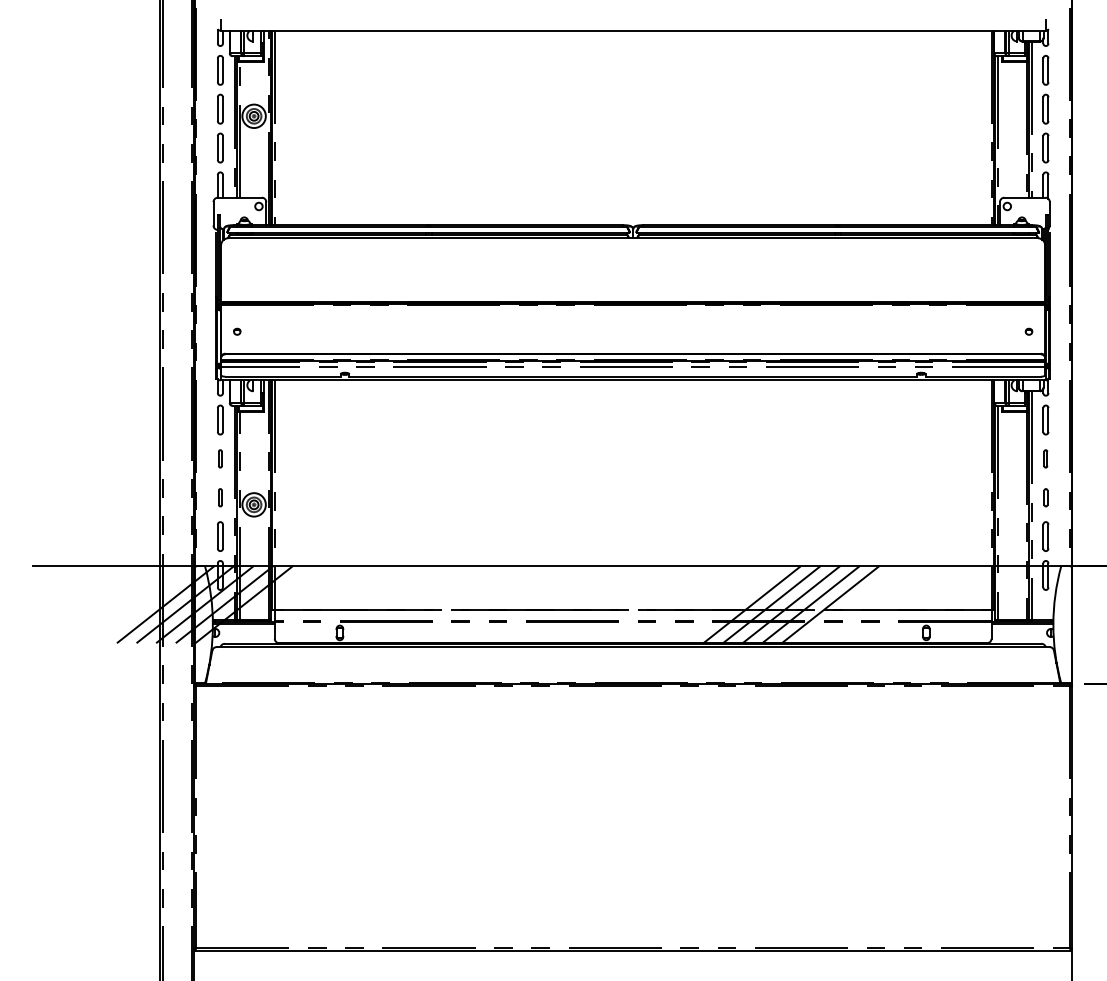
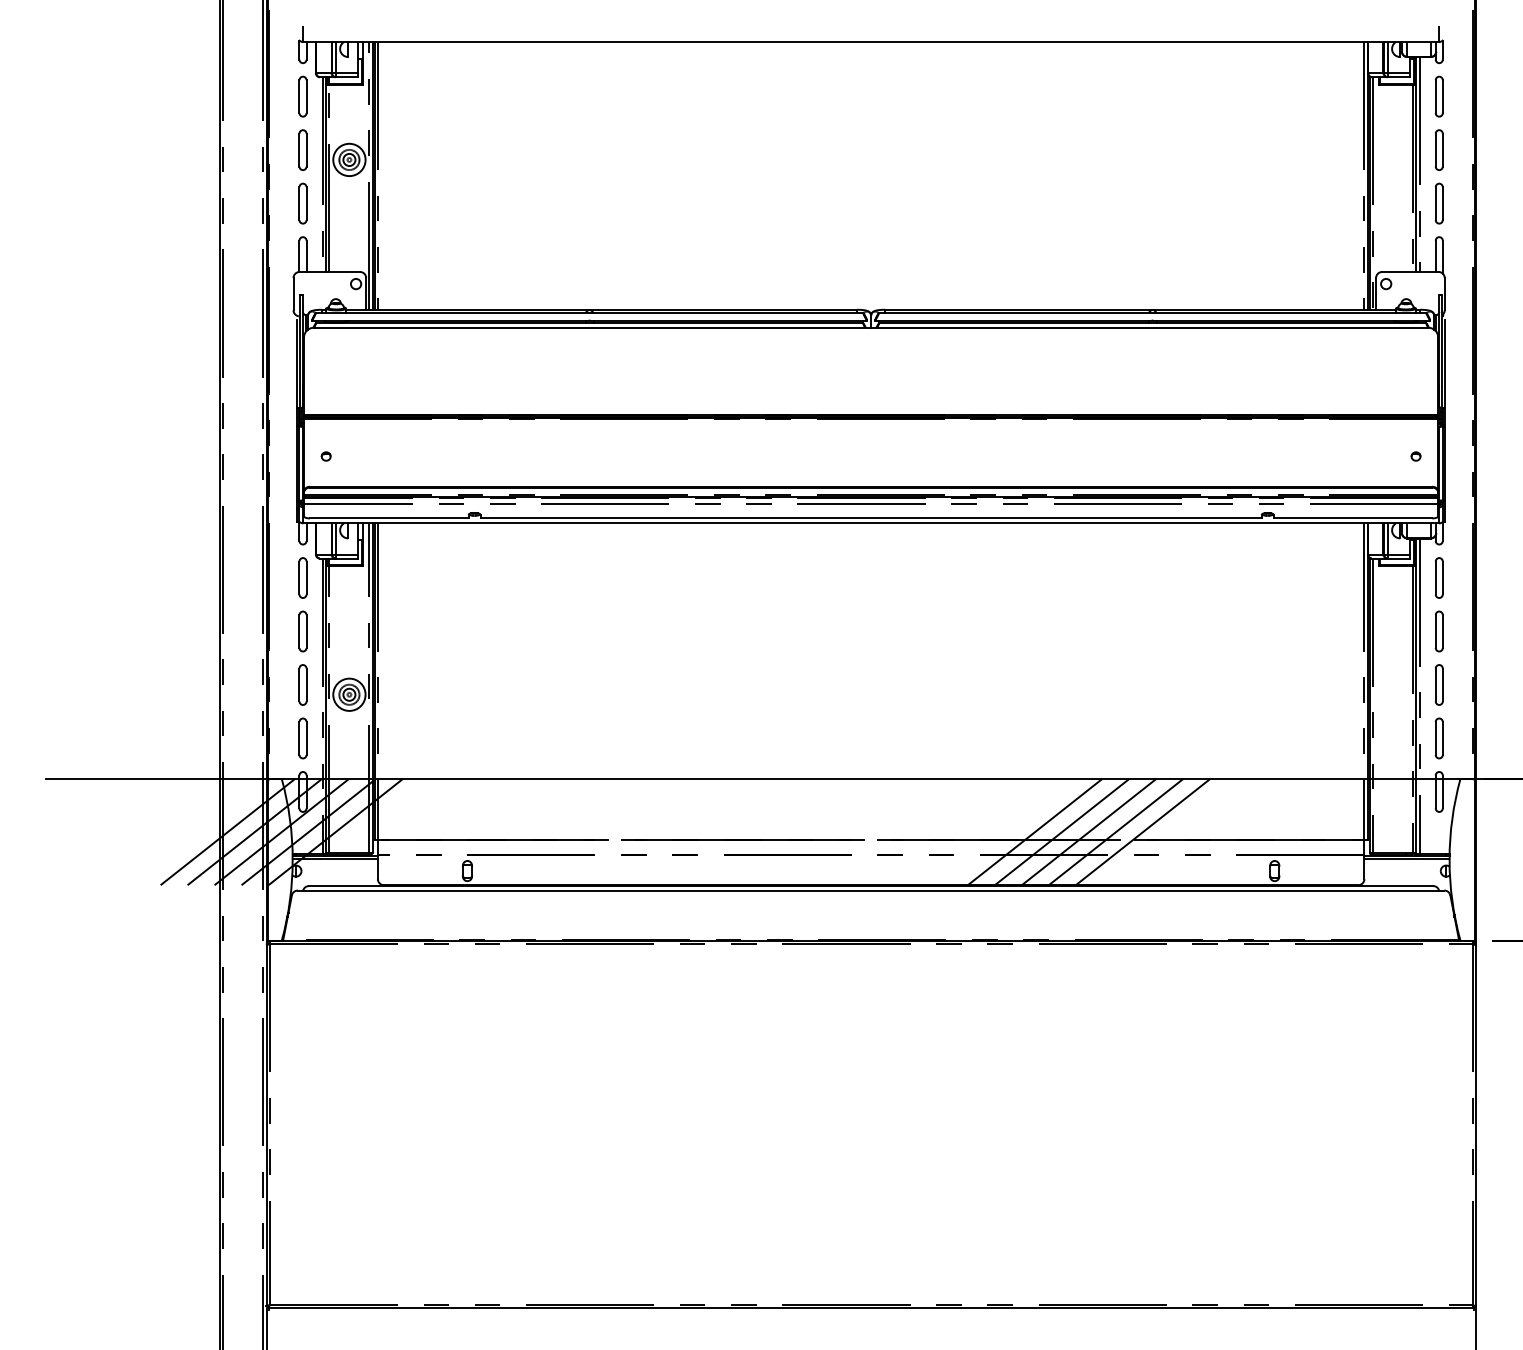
part: (220, 458) -> (302, 631), size x1.67
part: (1045, 458) -> (1438, 631), size x1.67
part: (220, 497) -> (302, 684), size x1.67
part: (1046, 497) -> (1439, 684), size x1.67

